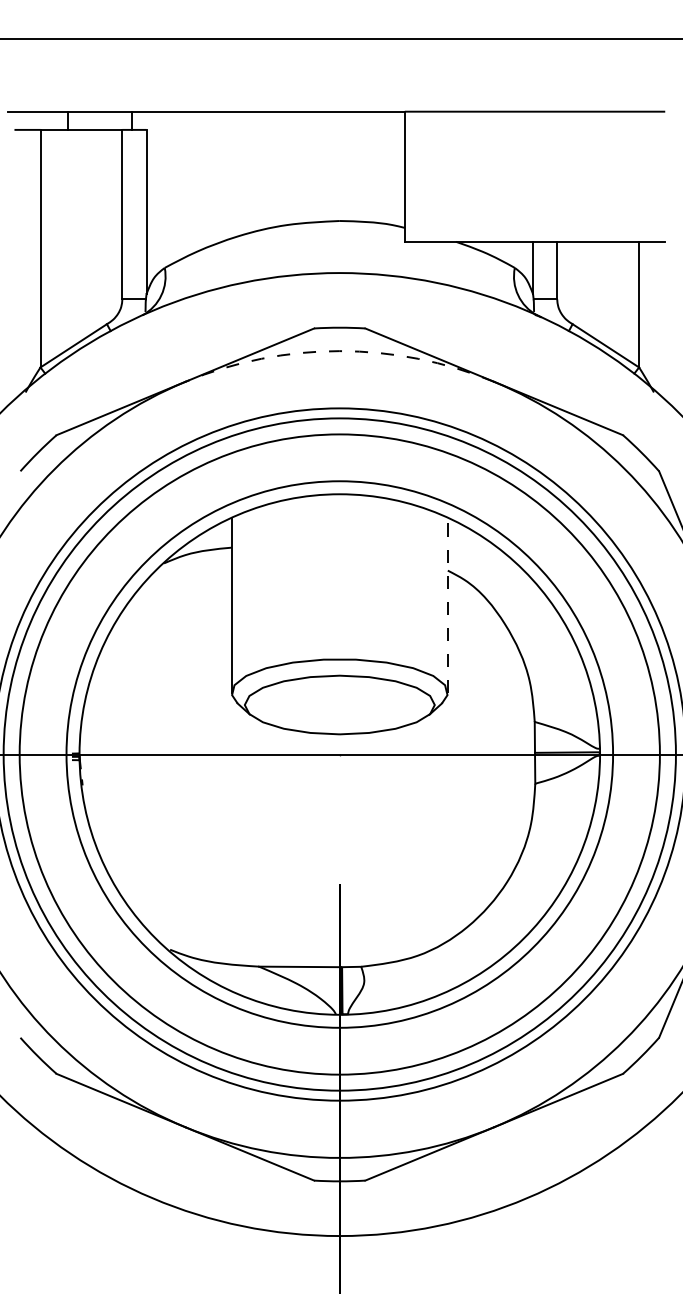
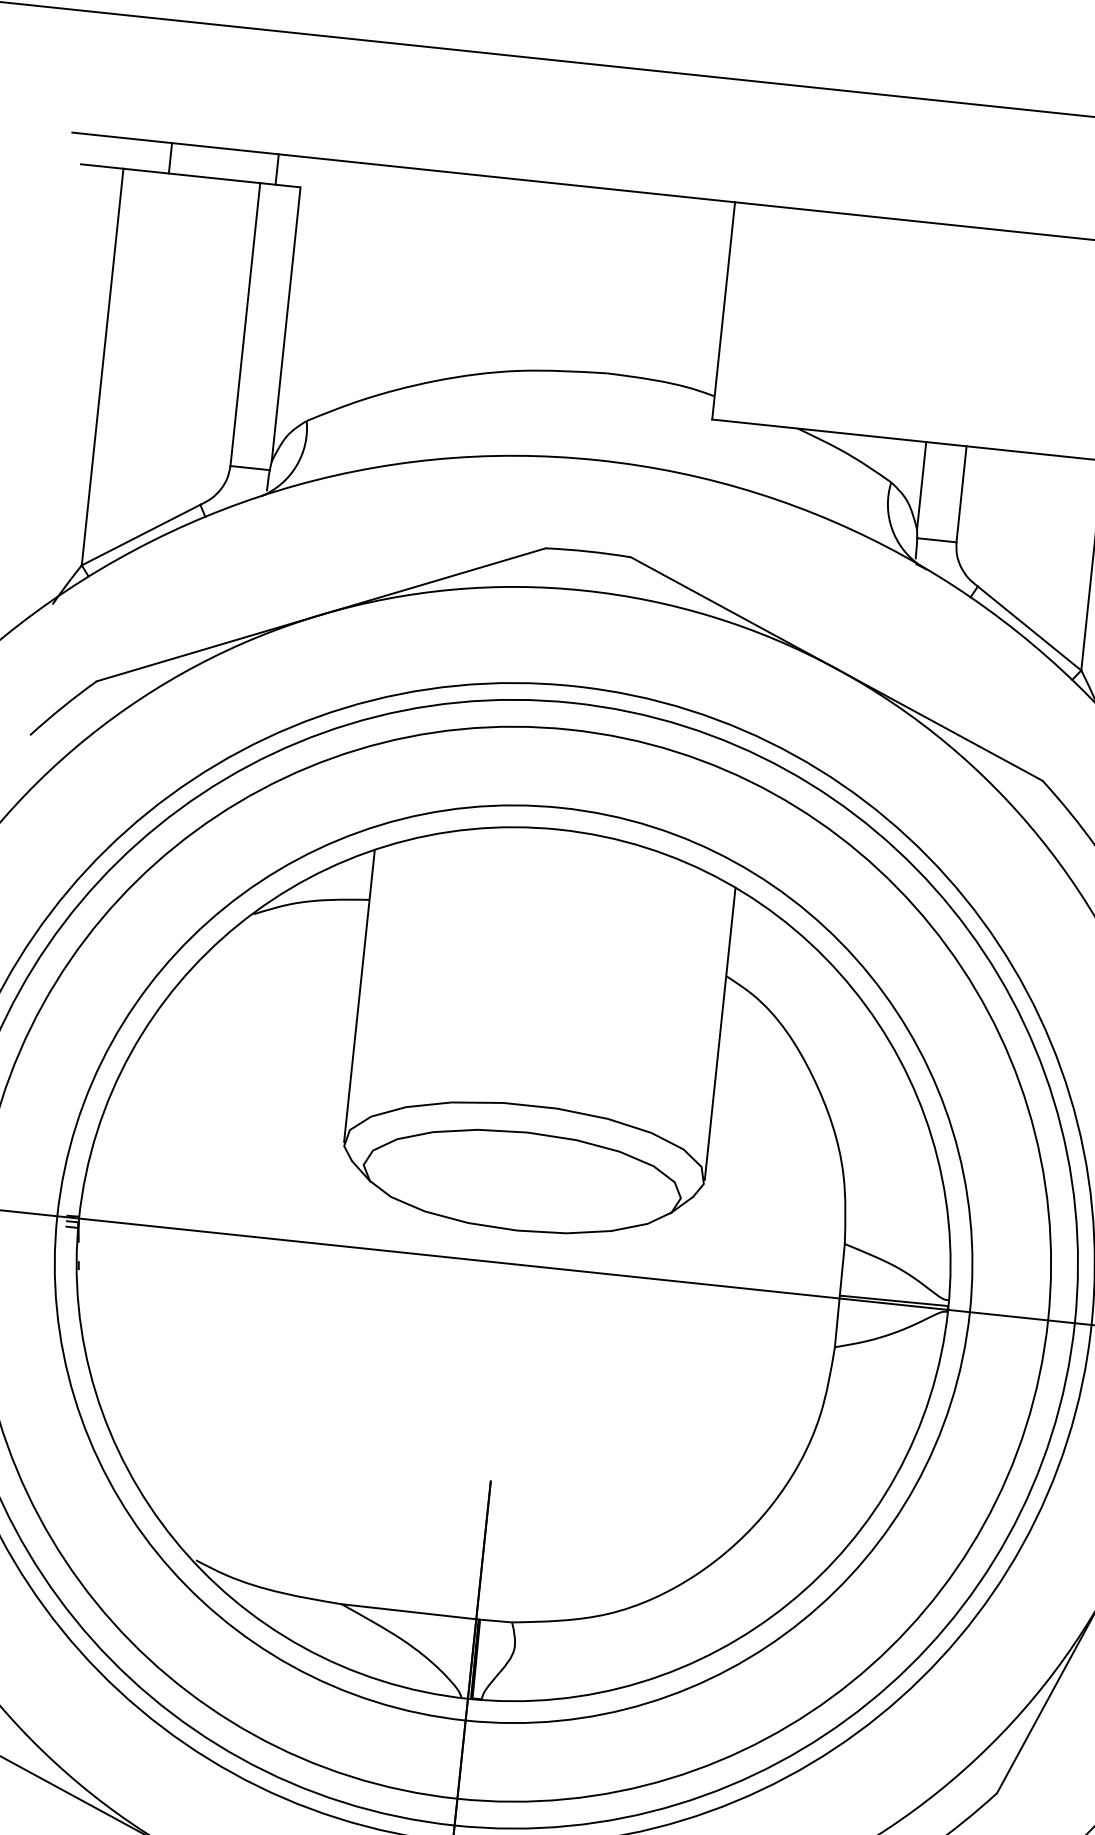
arc: (339, 351) -> (583, 591), dashed -> solid
line: (447, 604) -> (719, 1032), dashed -> solid

